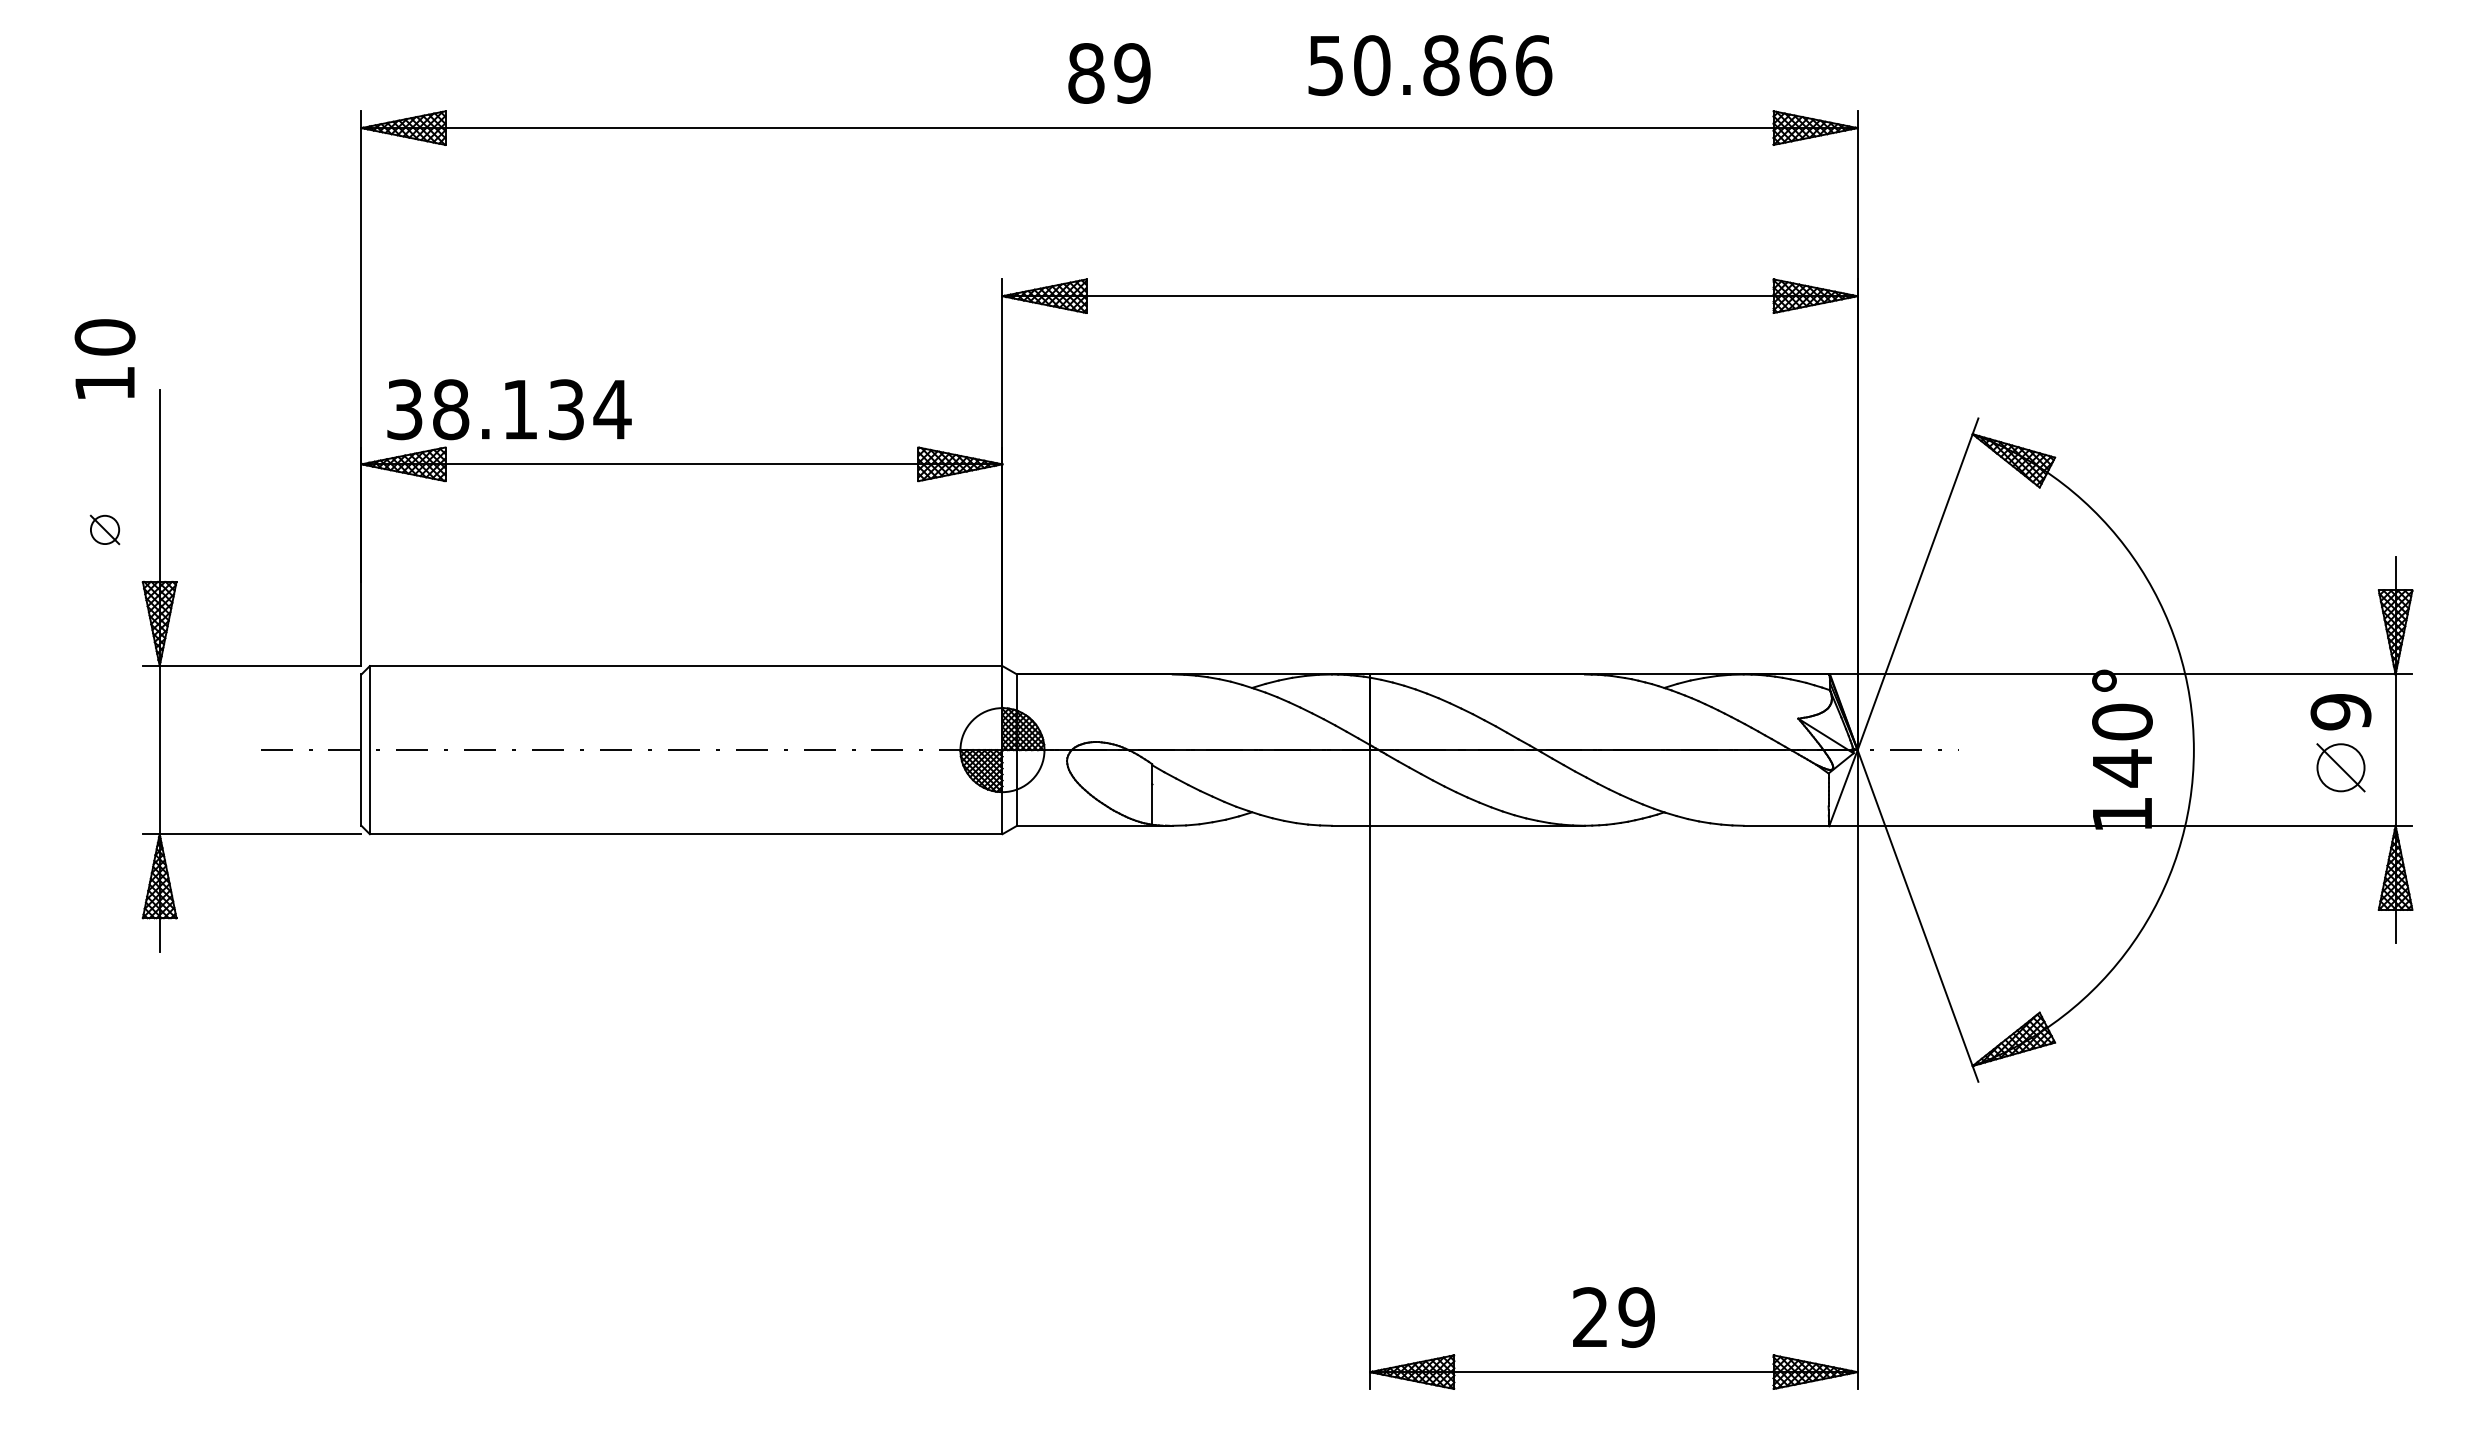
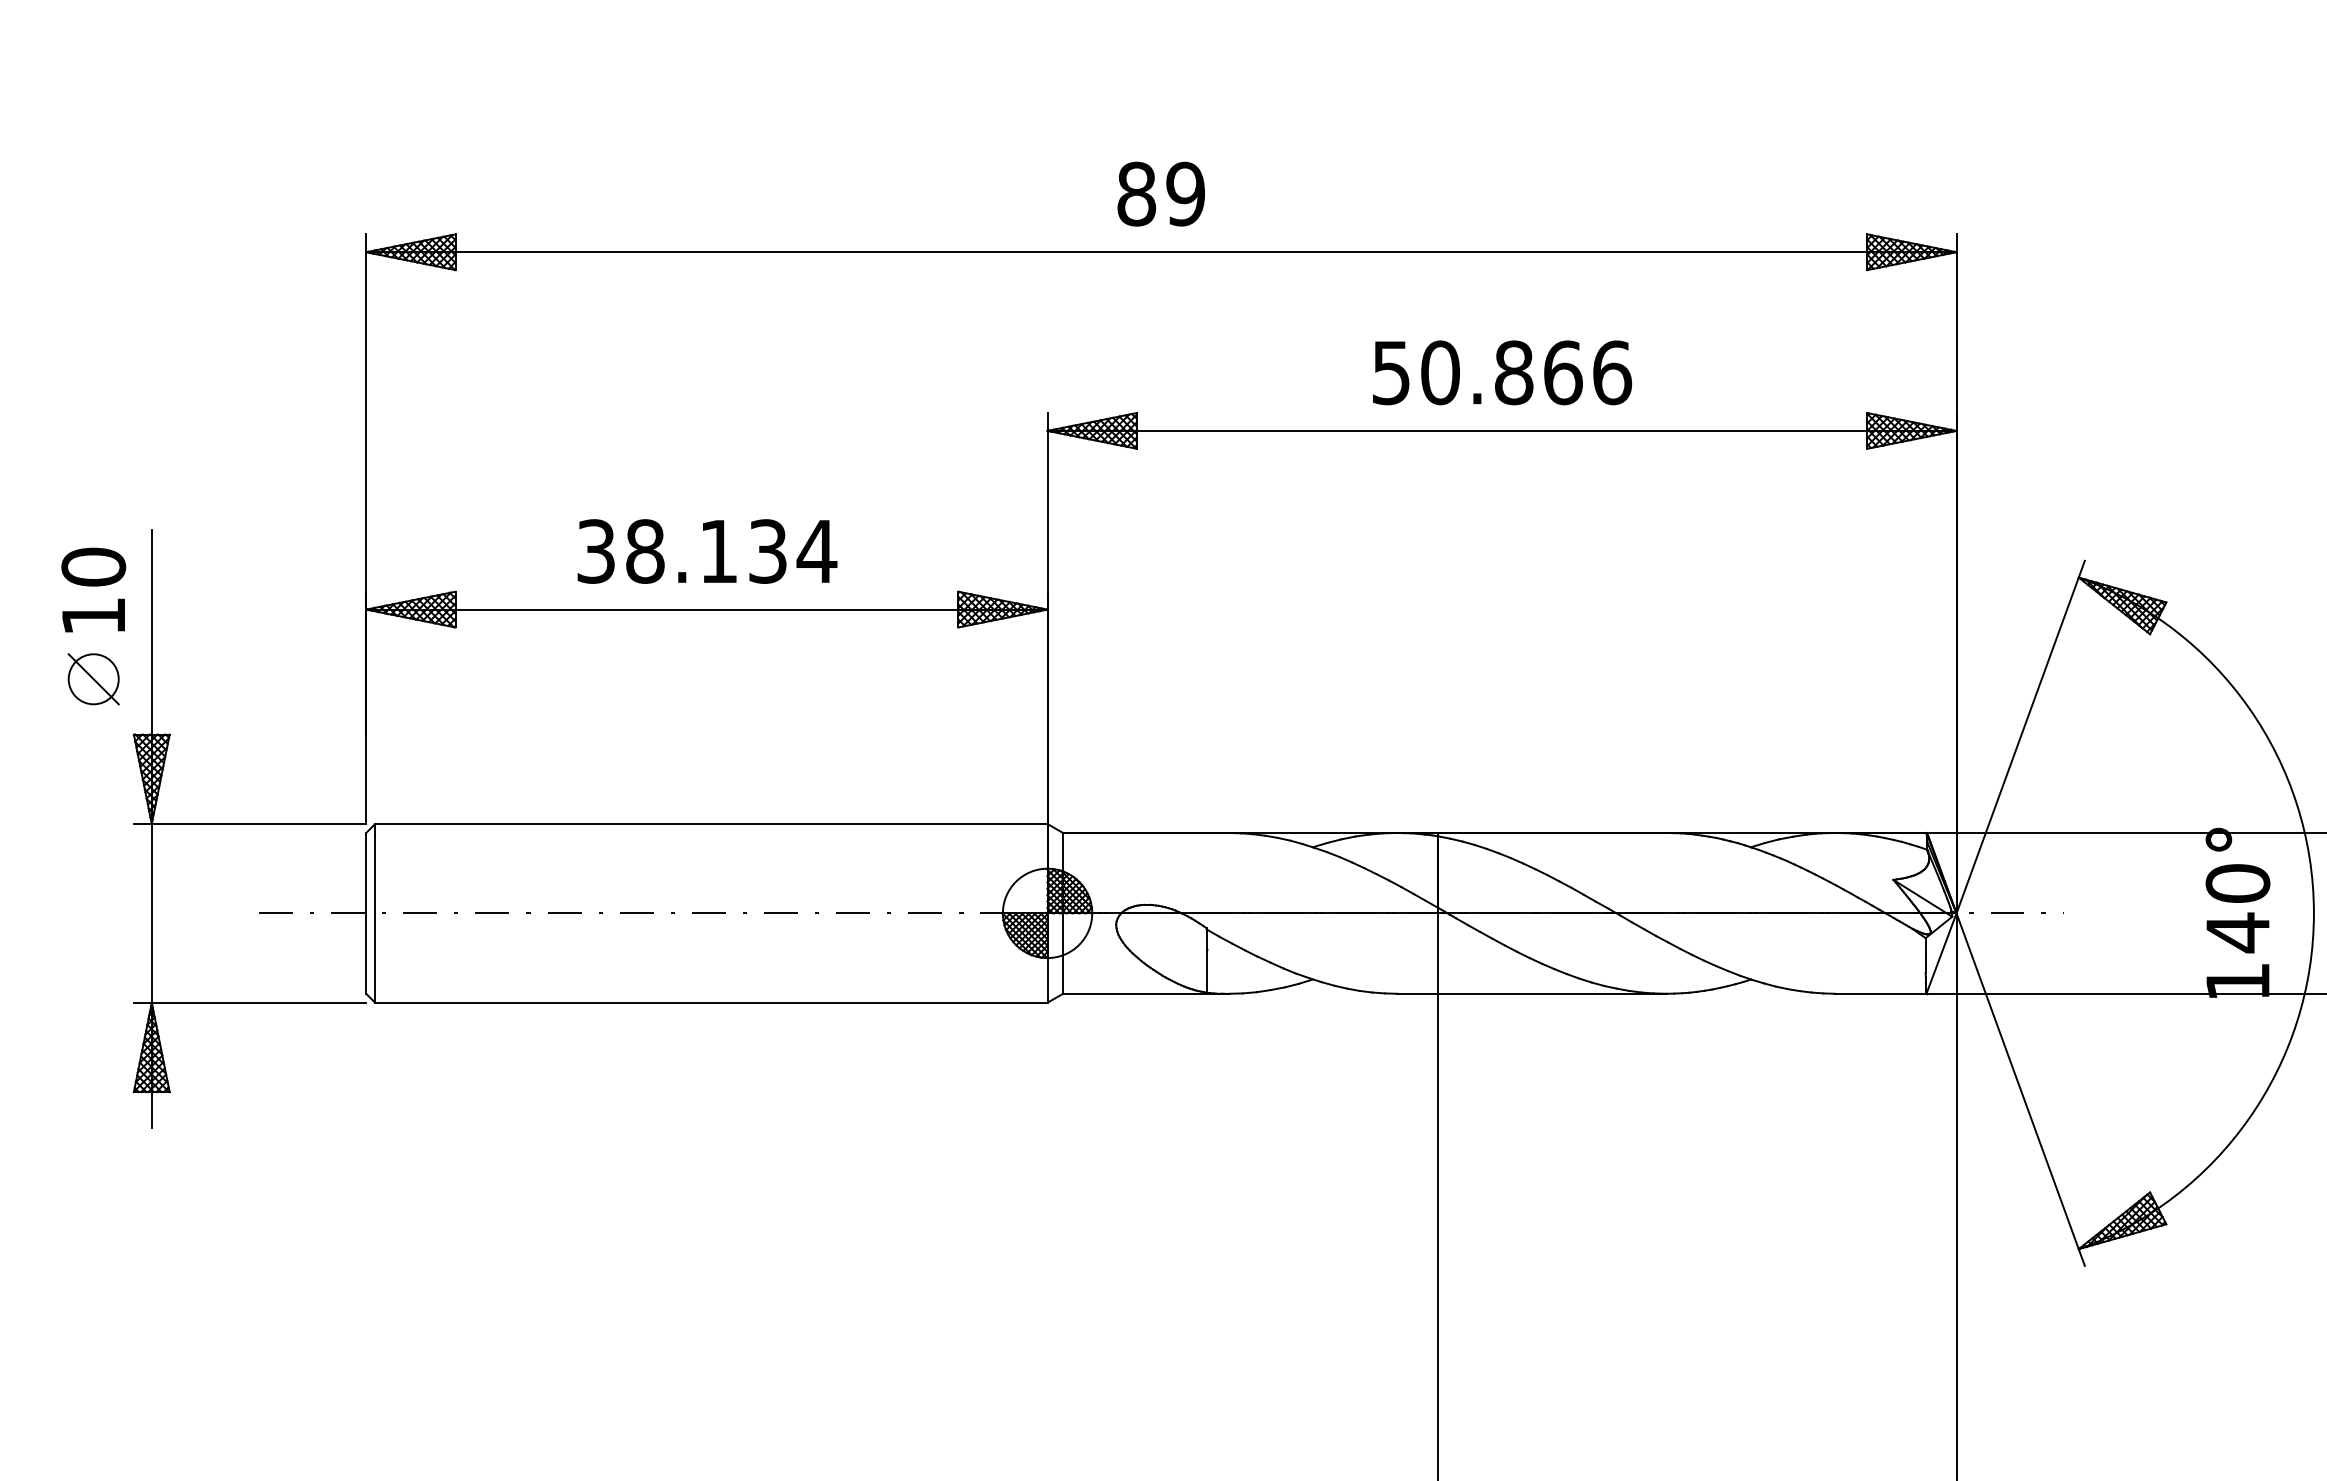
text: (1430, 65) -> (1502, 372), moved
text: (104, 358) -> (93, 589), moved
text: (509, 409) -> (707, 551), moved
part: (104, 529) -> (93, 678), size x1.67

